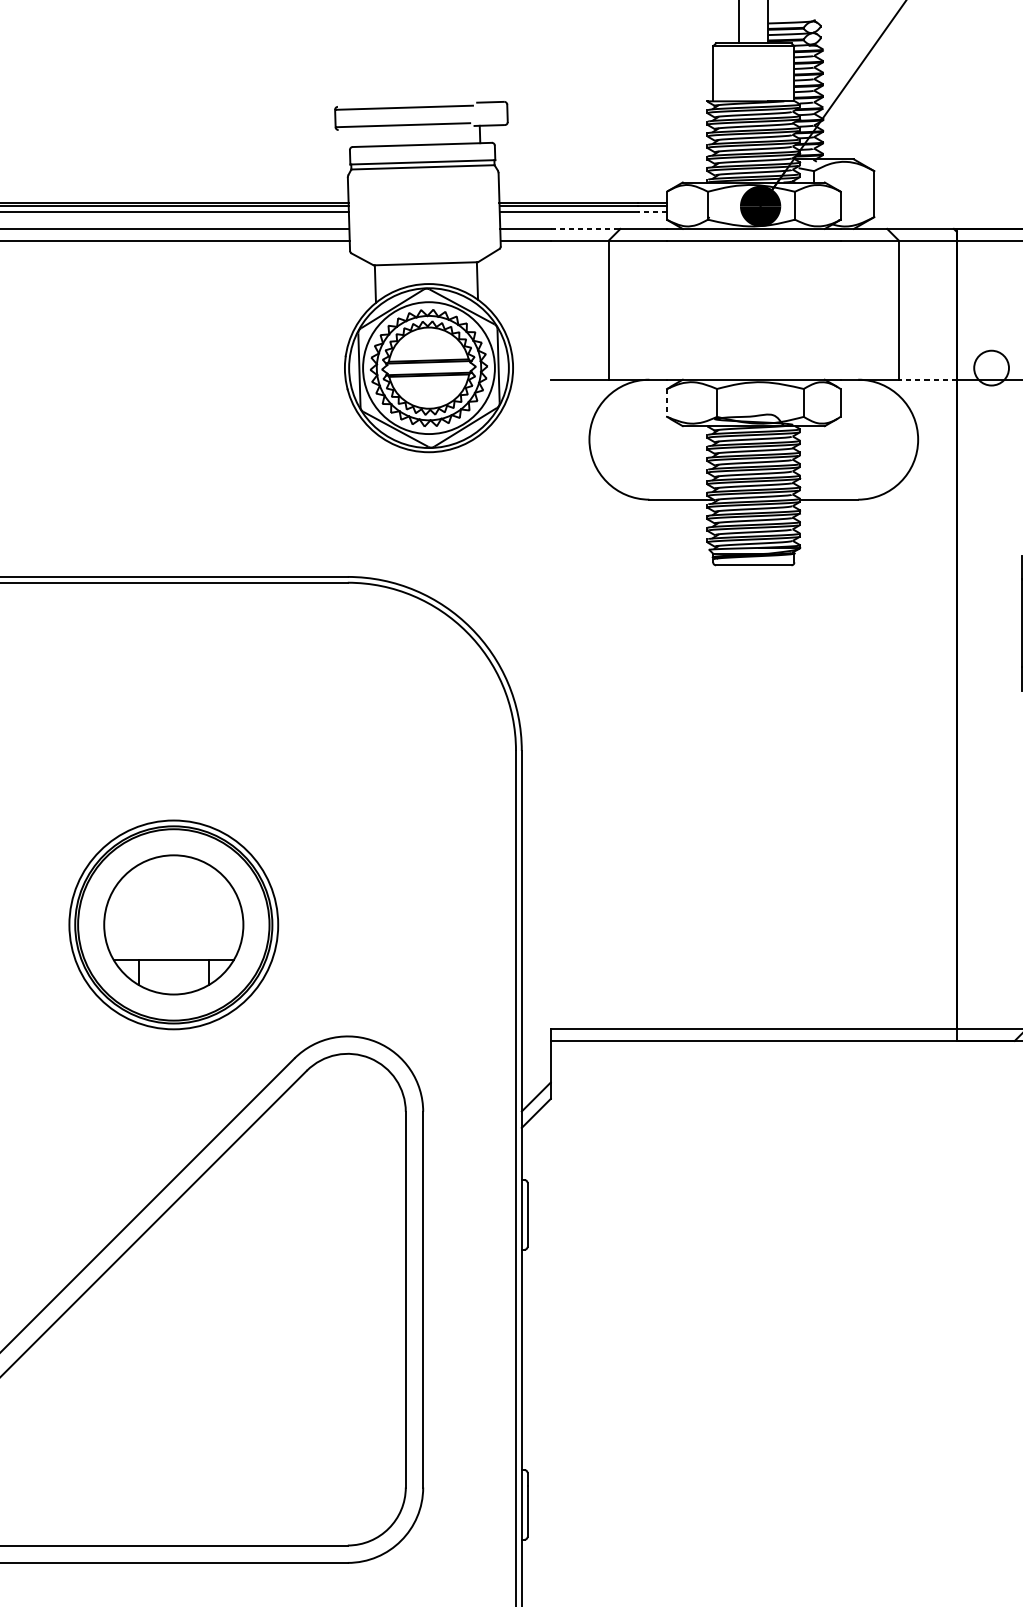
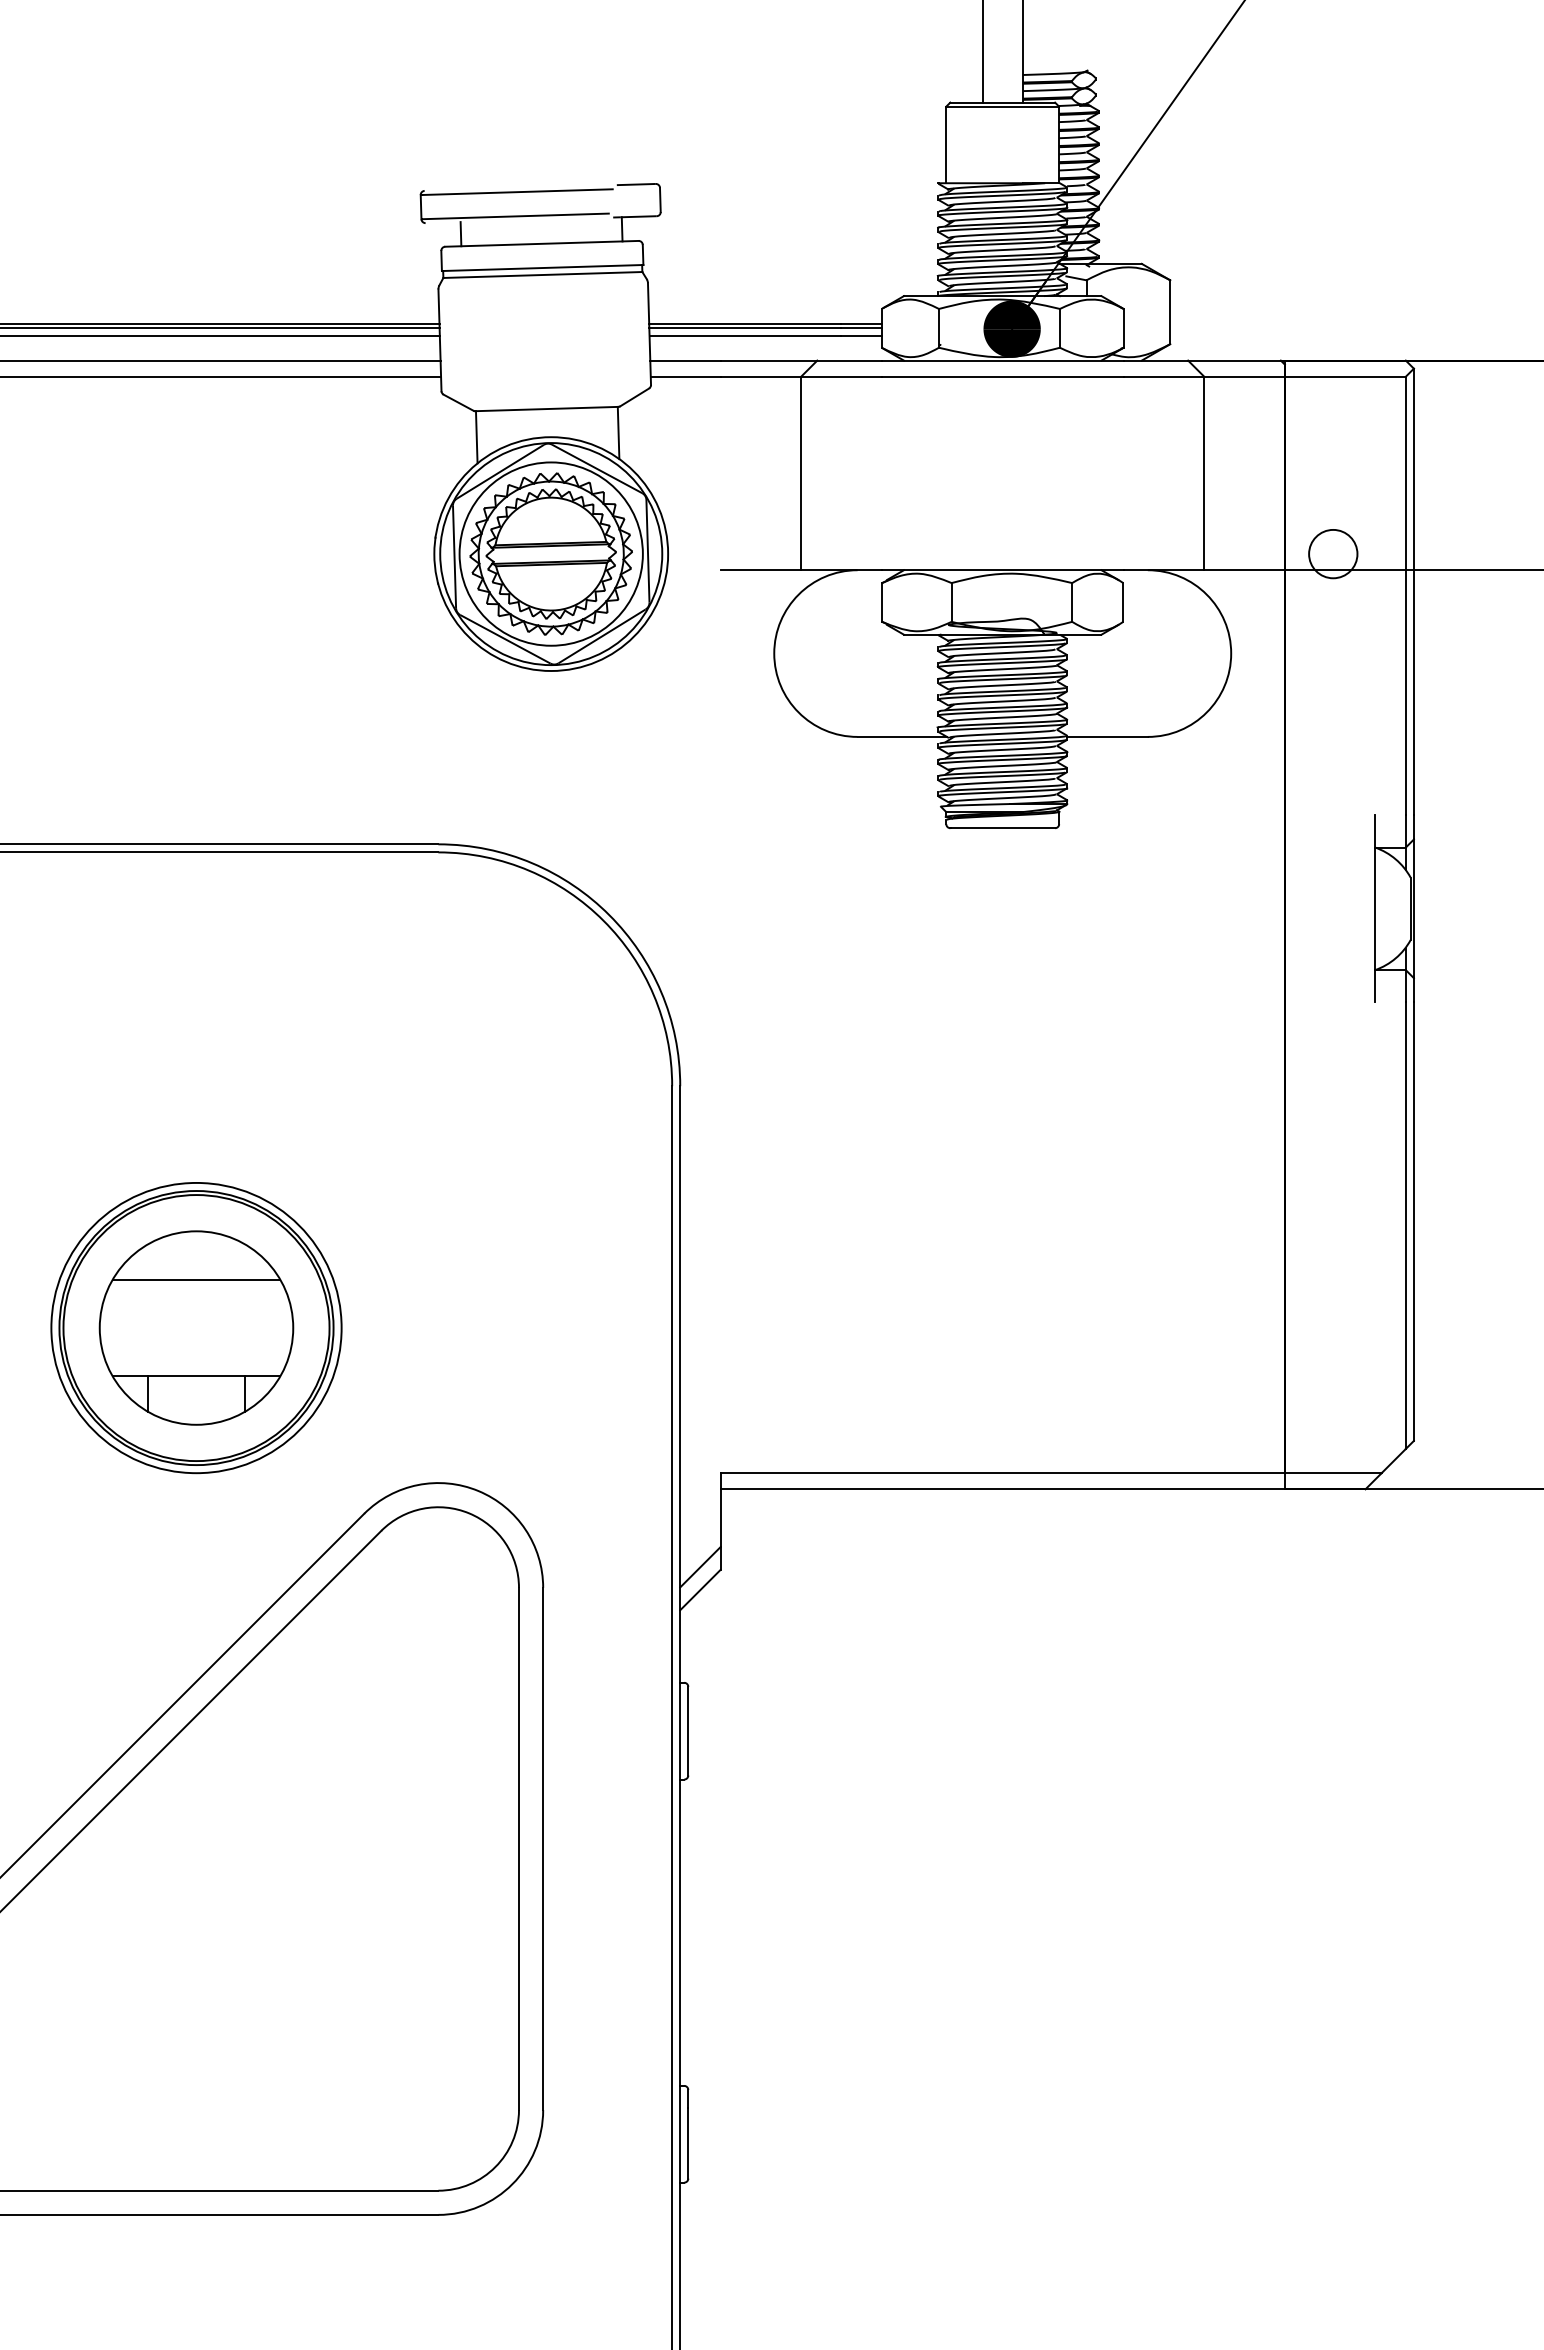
line: (363, 138) -> (460, 234), added
line: (652, 211) -> (861, 336), dashed -> solid
line: (586, 228) -> (769, 360), dashed -> solid
line: (927, 379) -> (1244, 570), dashed -> solid
line: (667, 402) -> (882, 602), dashed -> solid
line: (173, 889) -> (196, 1279), added

